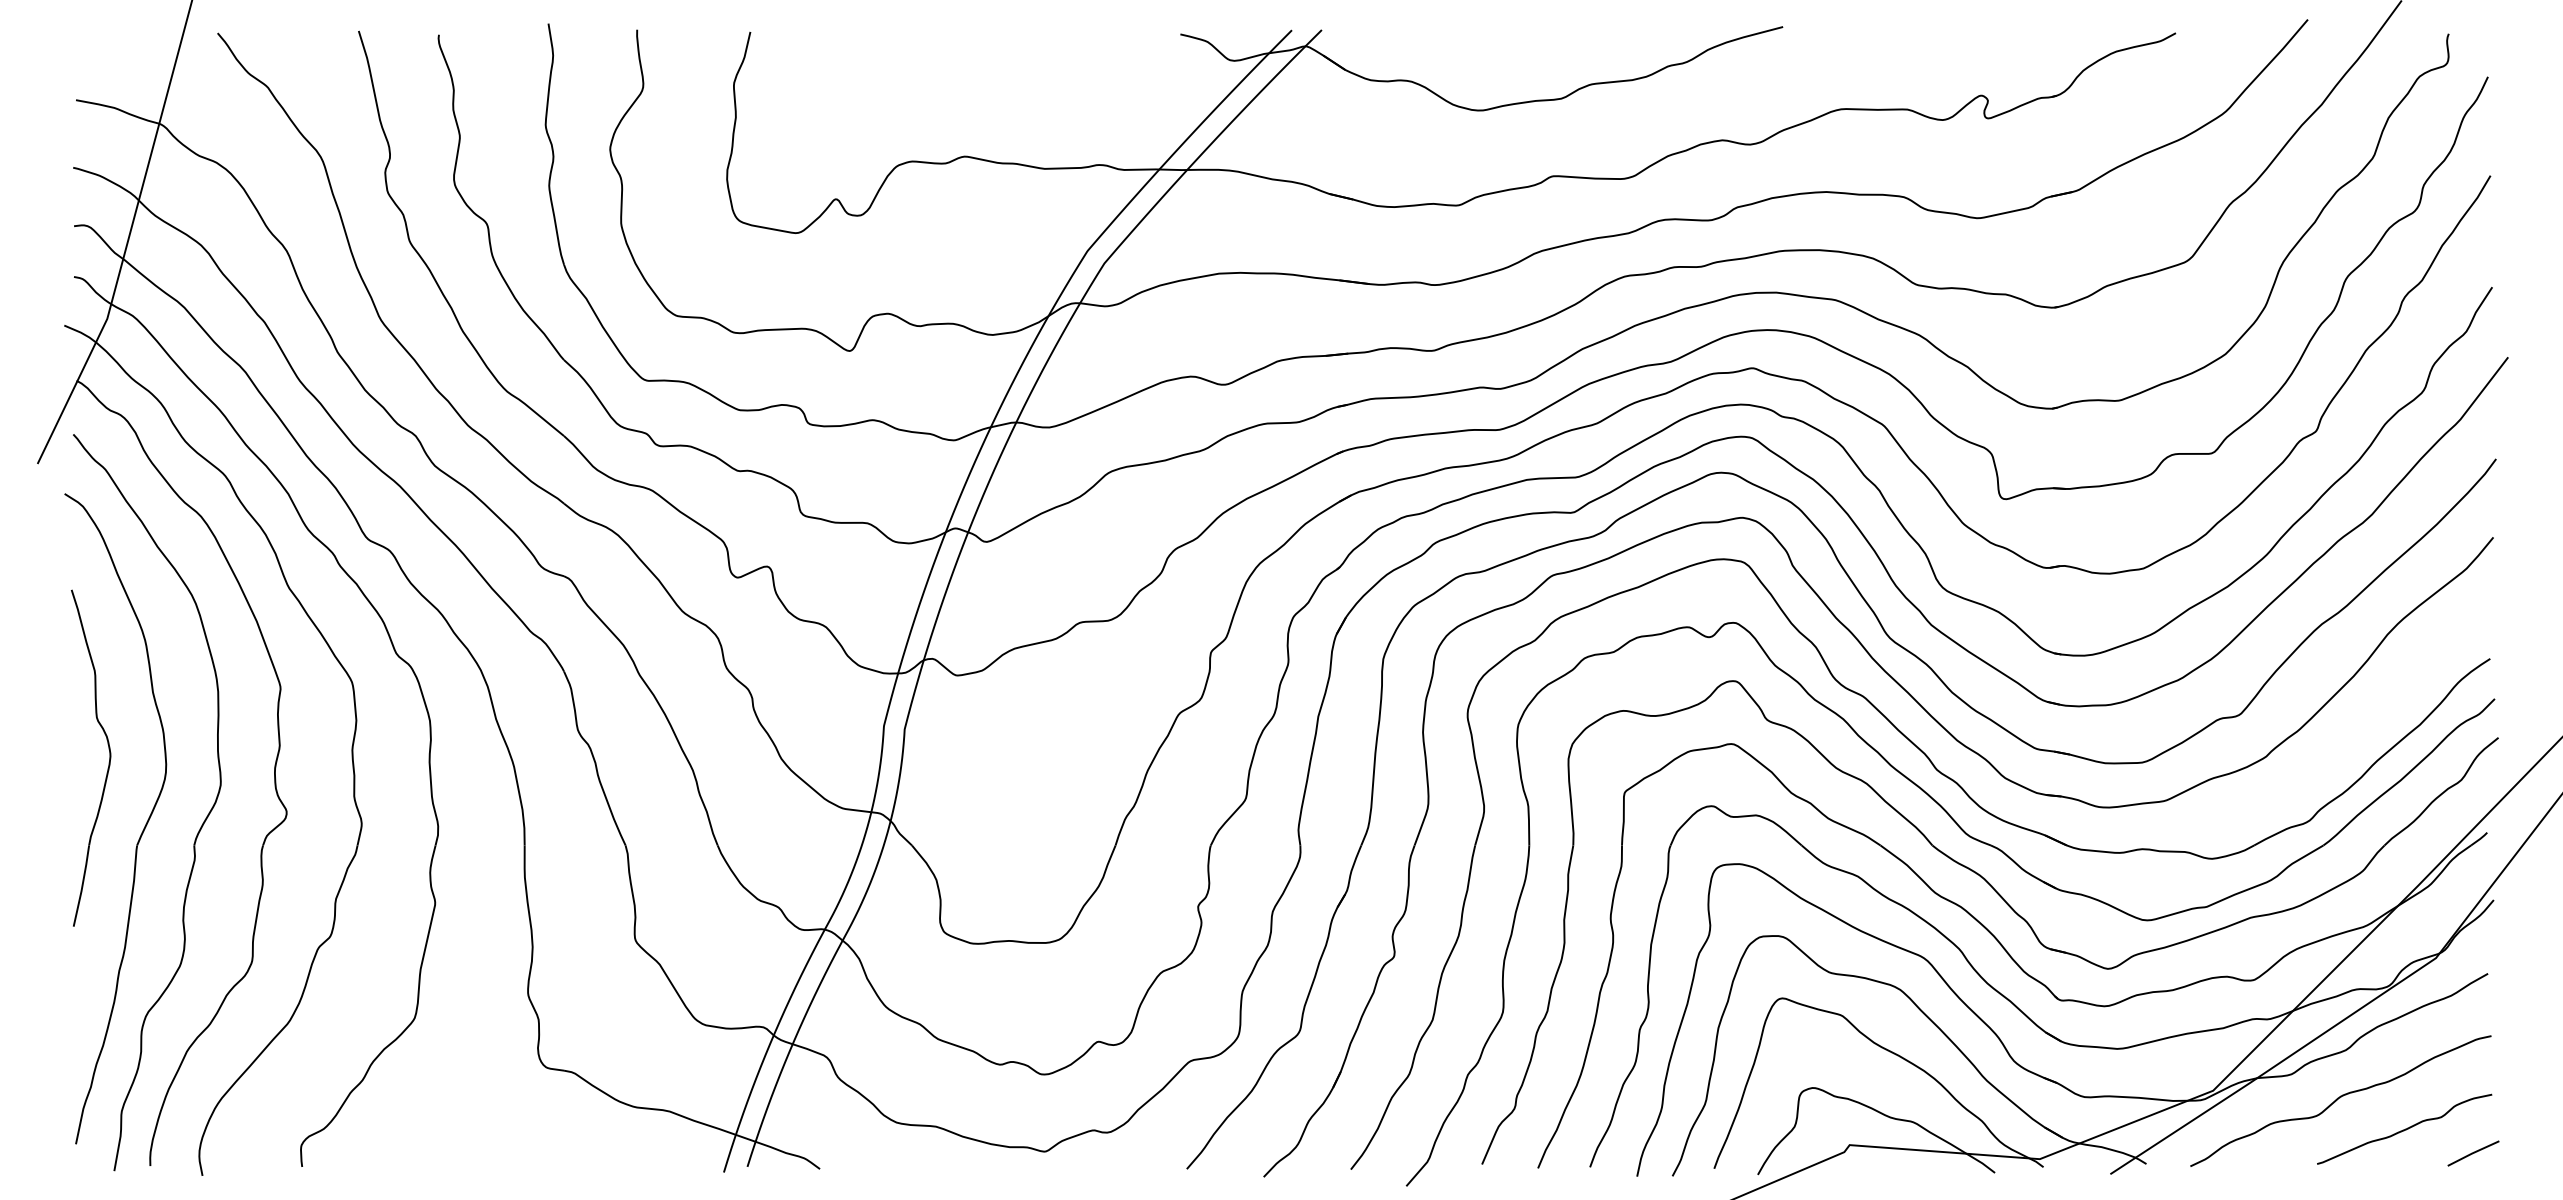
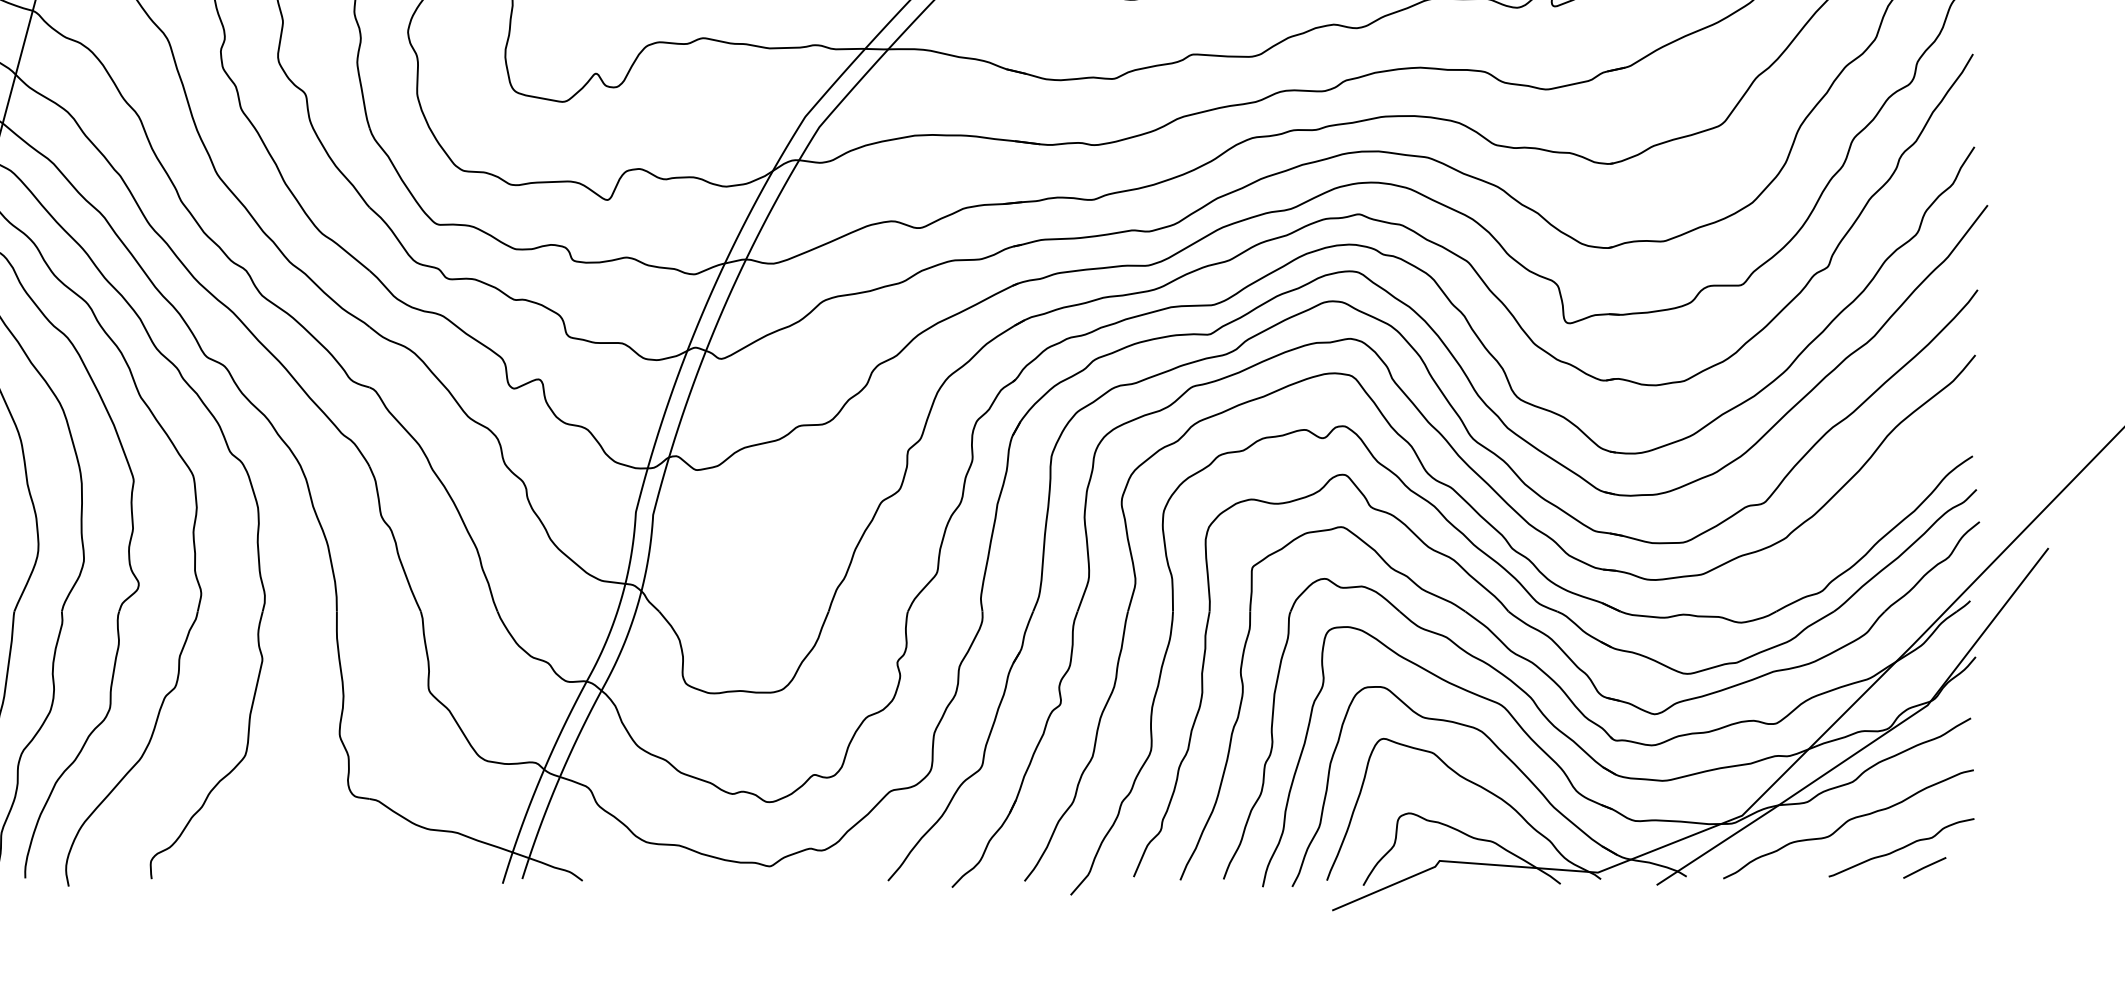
line: (2473, 1153) -> (1924, 867), moved

